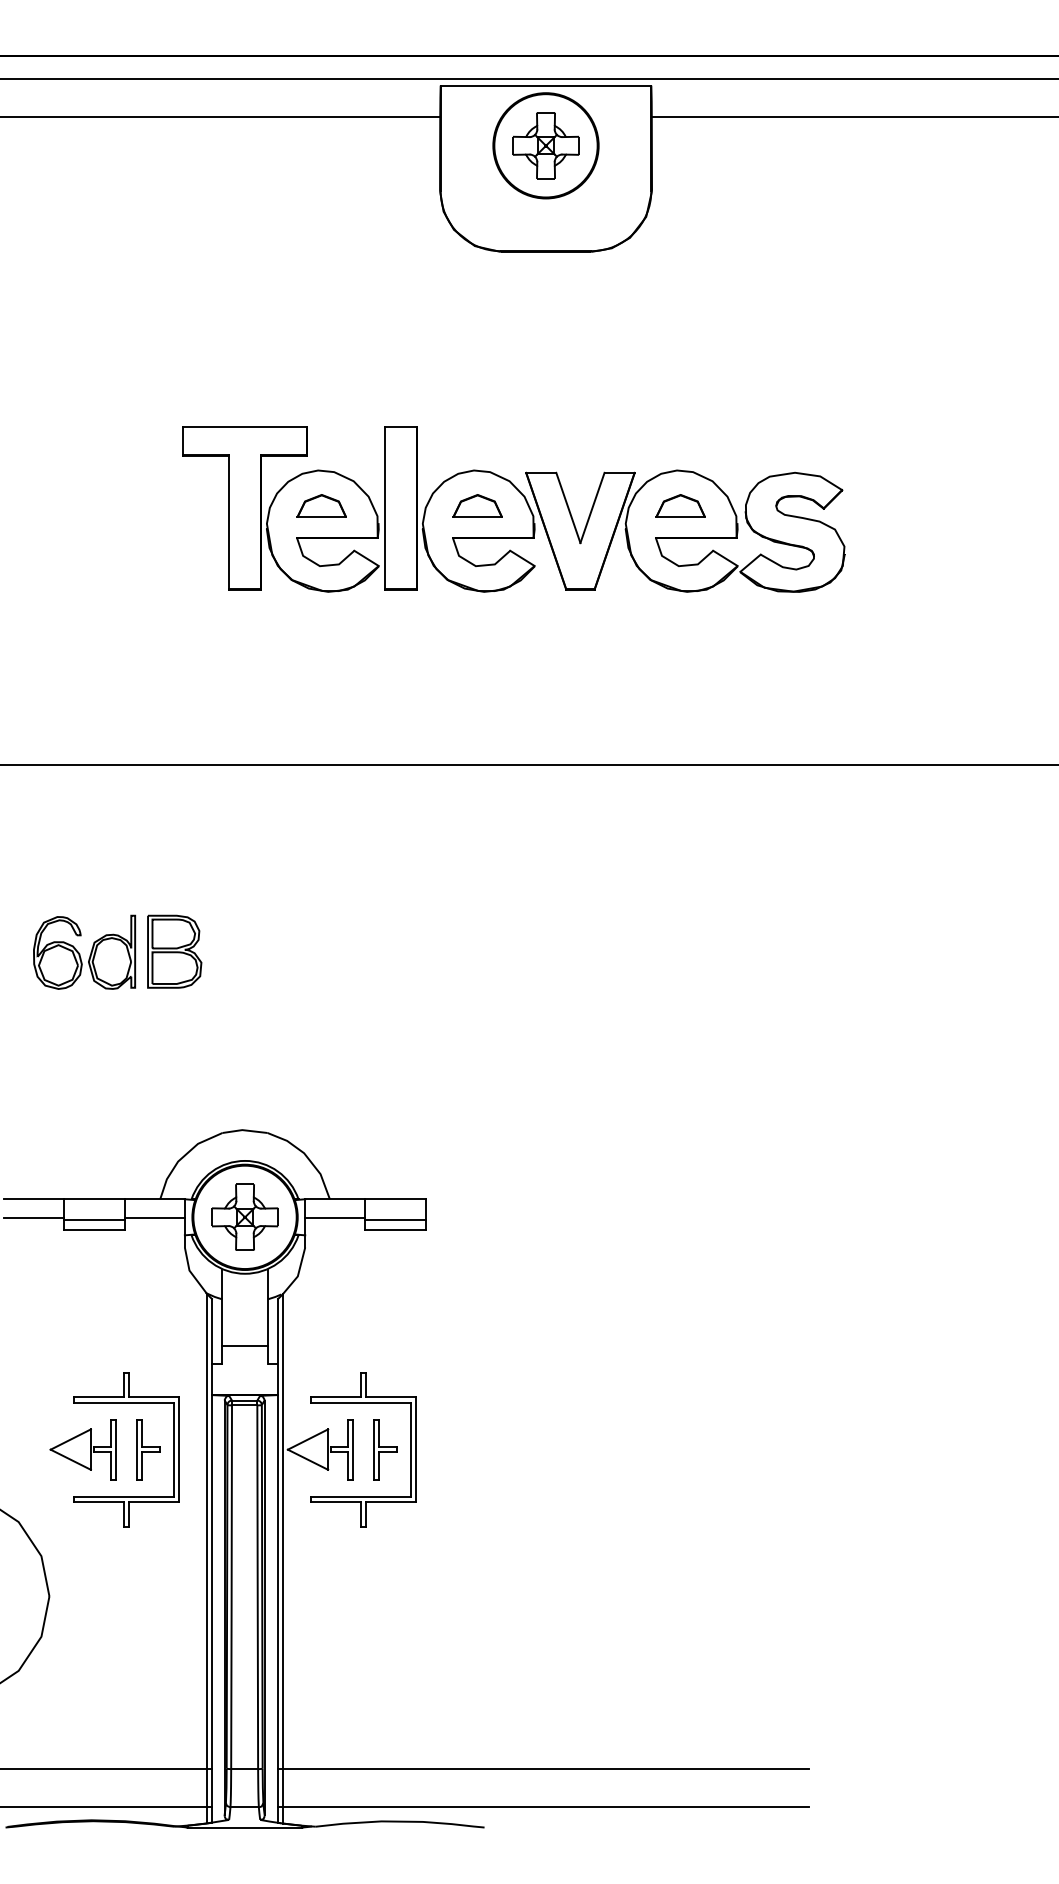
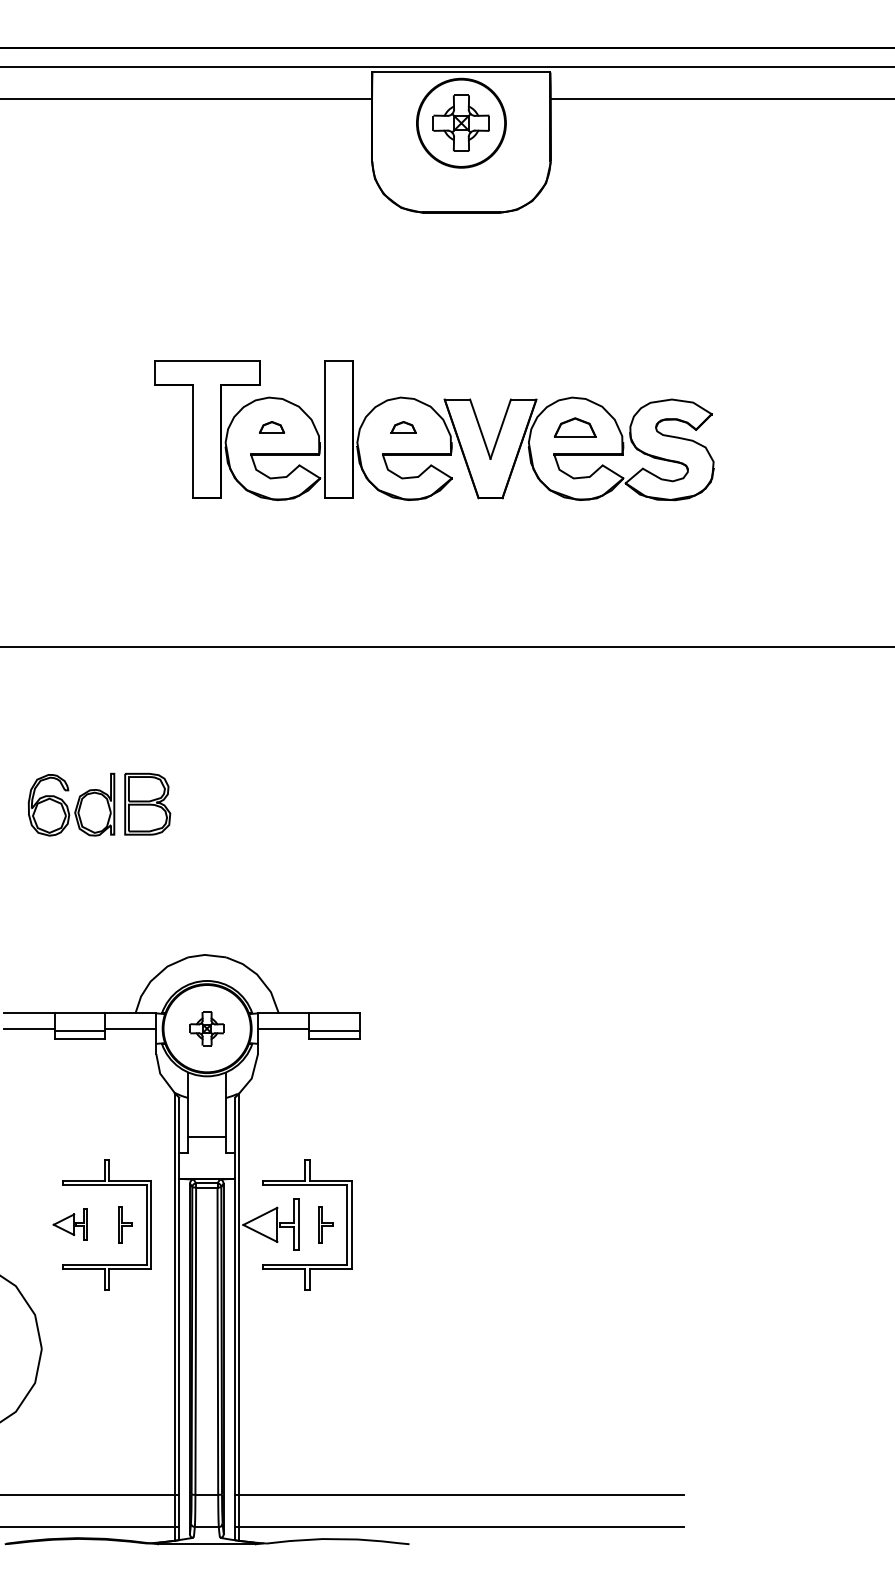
part: (321, 505) -> (271, 427), size x0.6
part: (477, 505) -> (403, 427), size x0.6
part: (244, 1217) -> (206, 1028), size x0.6
part: (82, 1449) -> (69, 1224), size x0.6
part: (148, 1449) -> (125, 1224), size x0.7
part: (385, 1449) -> (325, 1224), size x0.7

